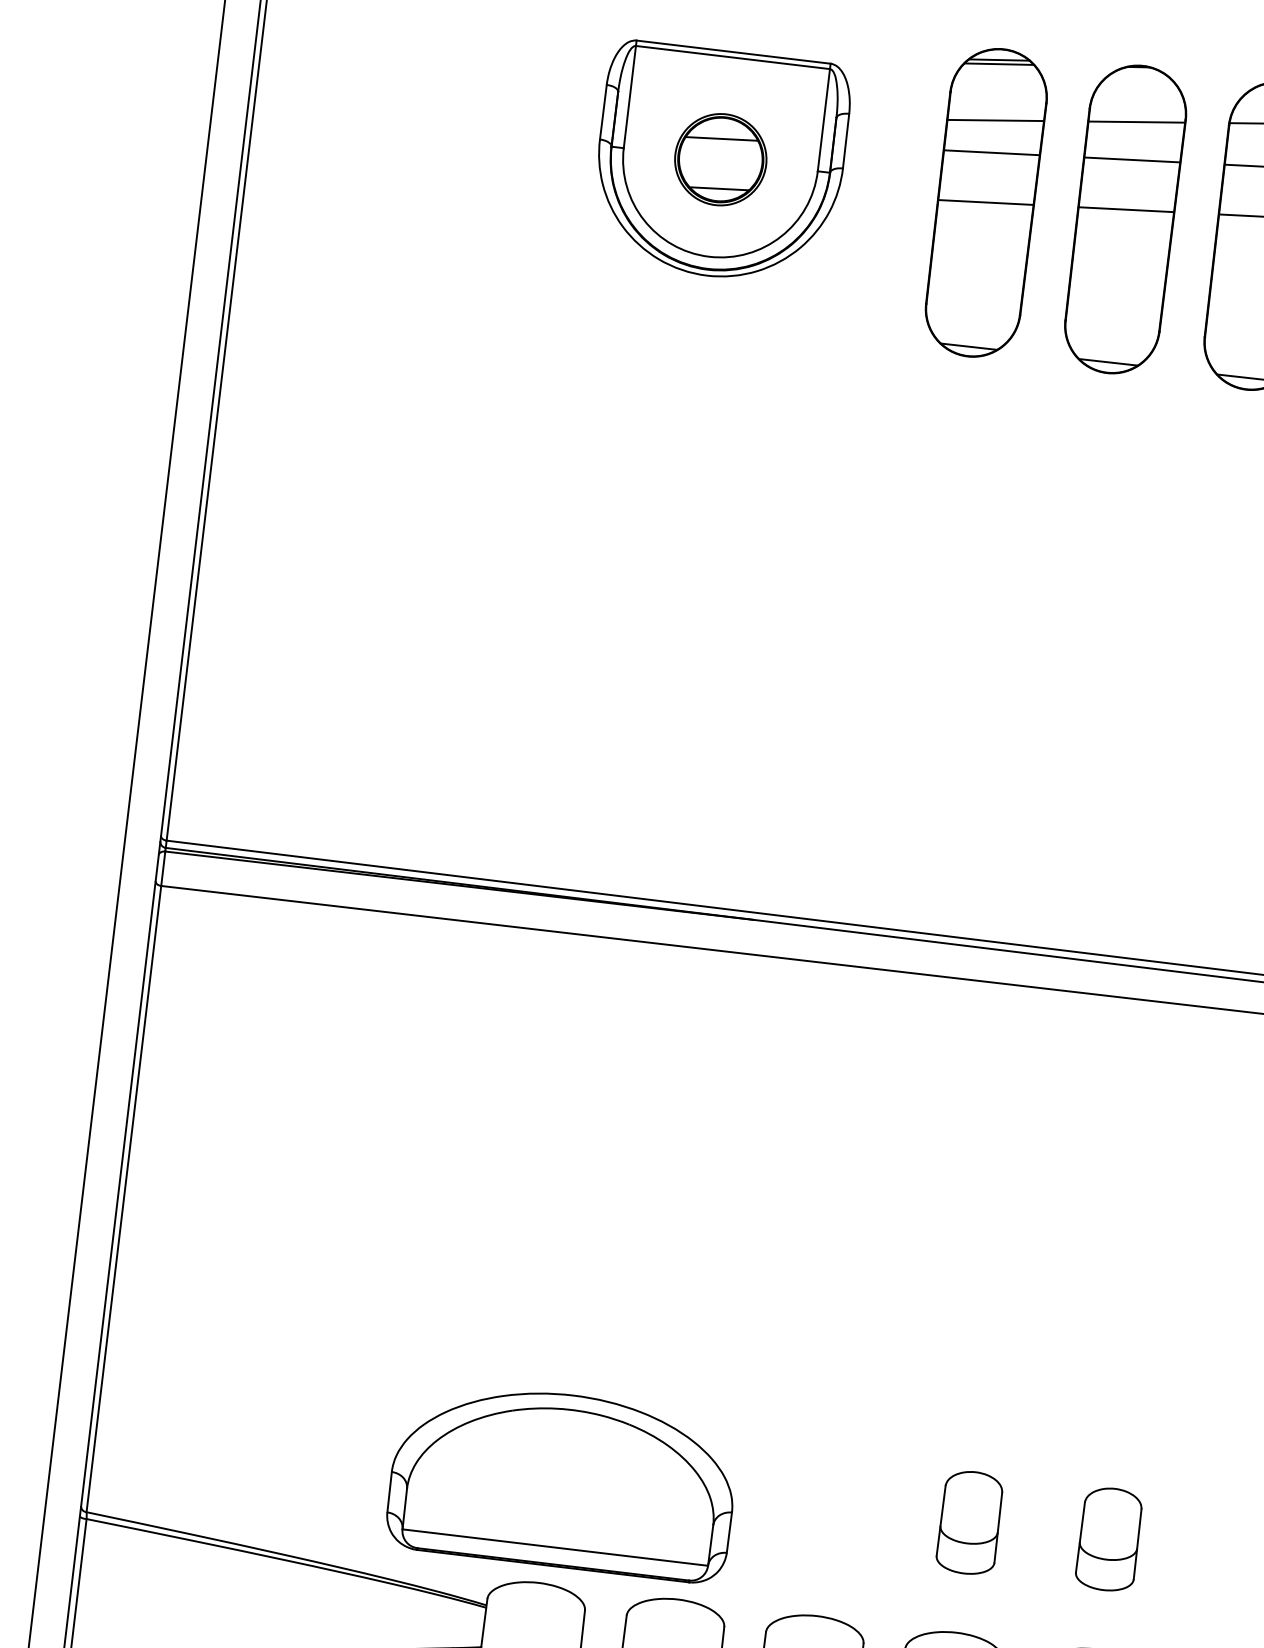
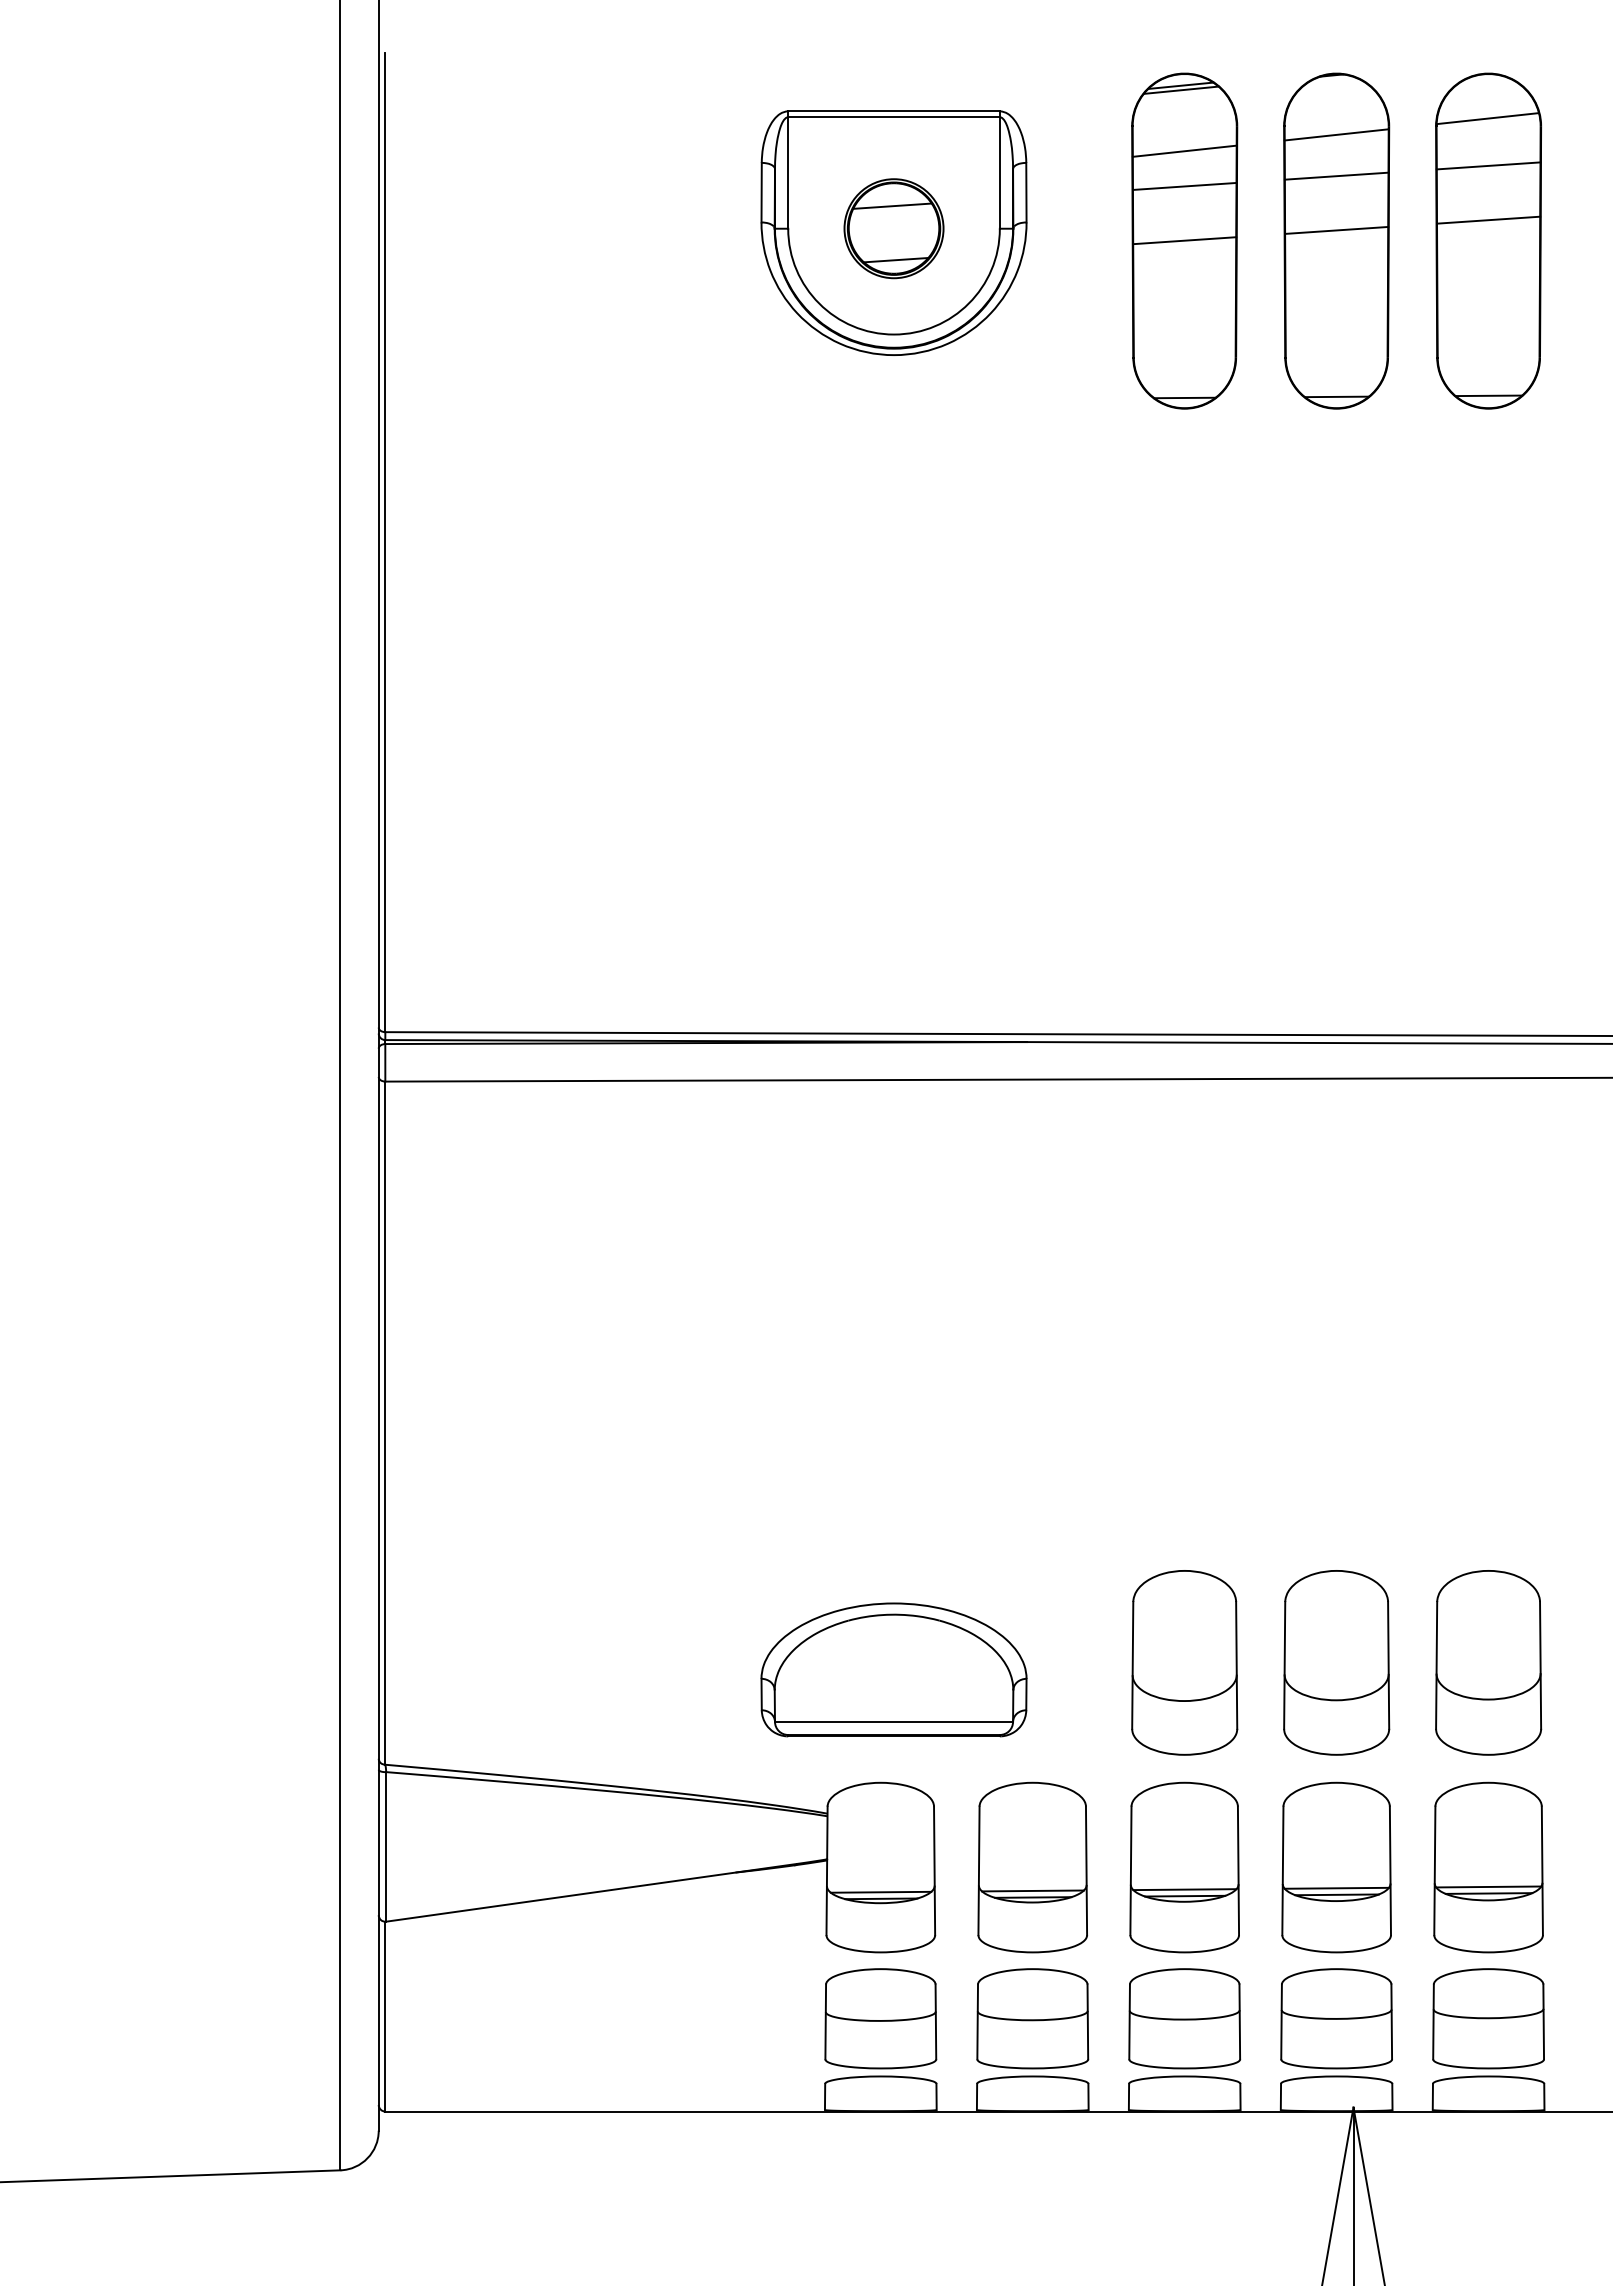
part: (562, 1480) -> (893, 1669), size x0.71
part: (830, 1505) -> (1184, 1662), added
part: (969, 1522) -> (1336, 1662), size x1.67
part: (1109, 1539) -> (1488, 1662), size x1.67

